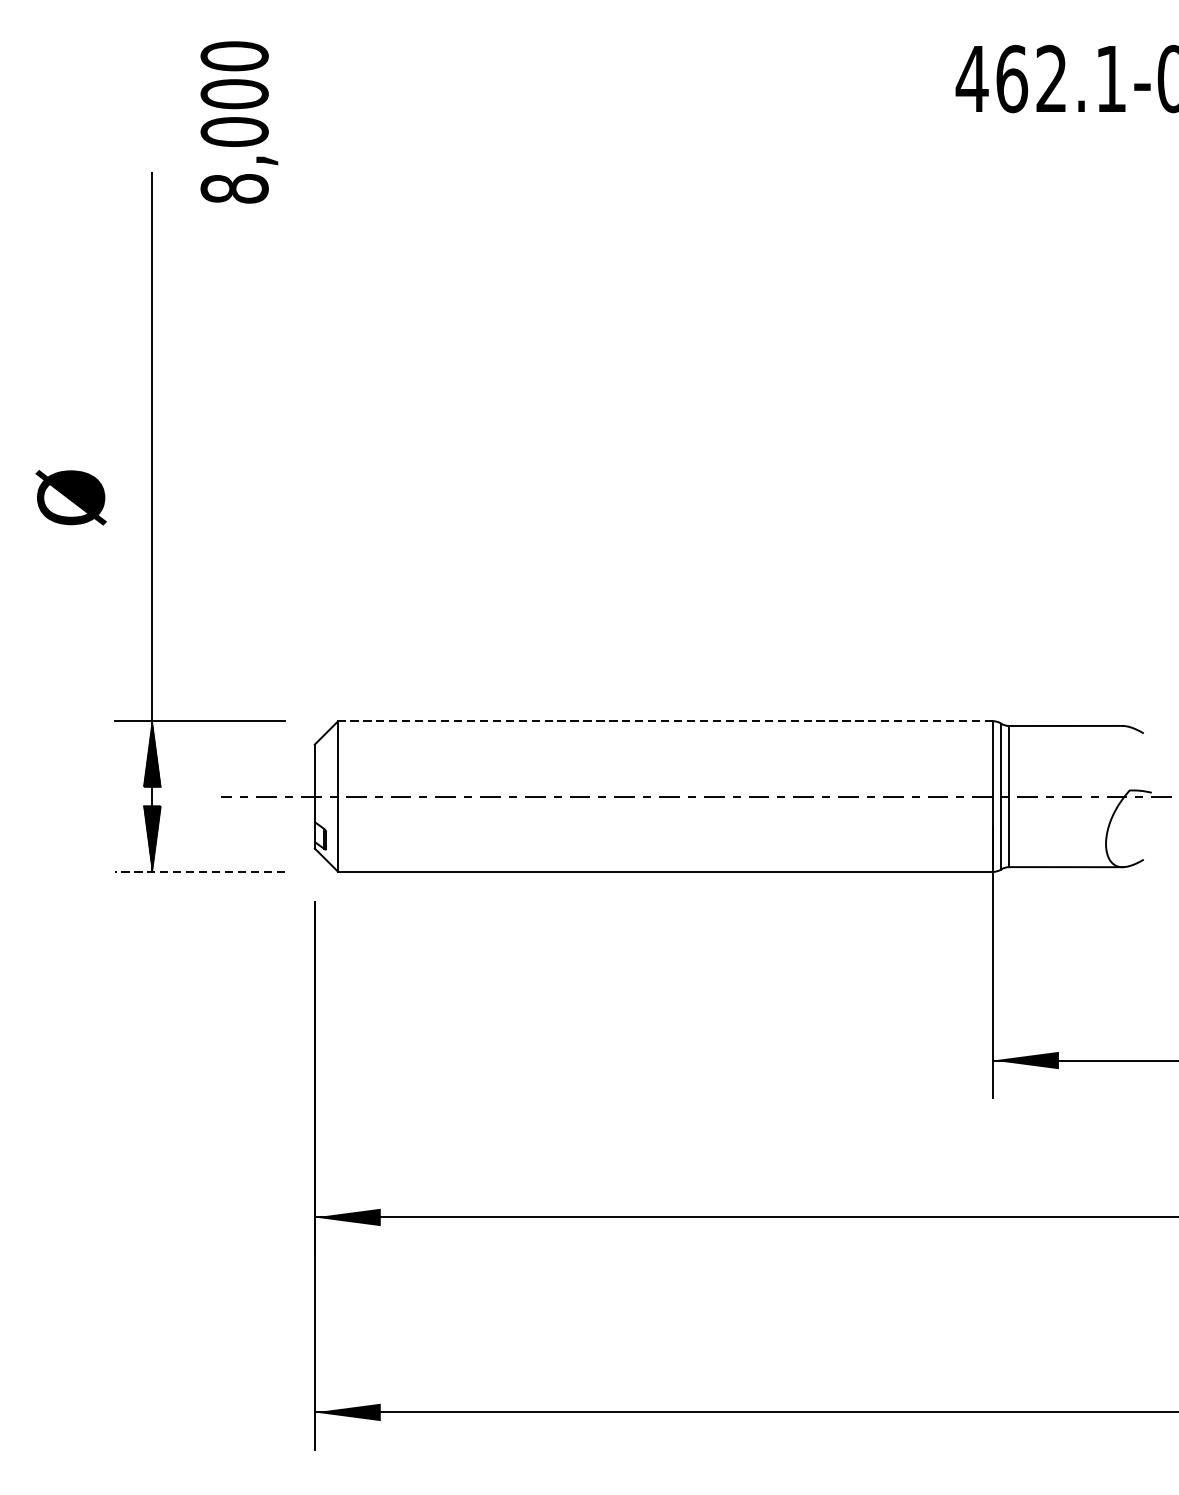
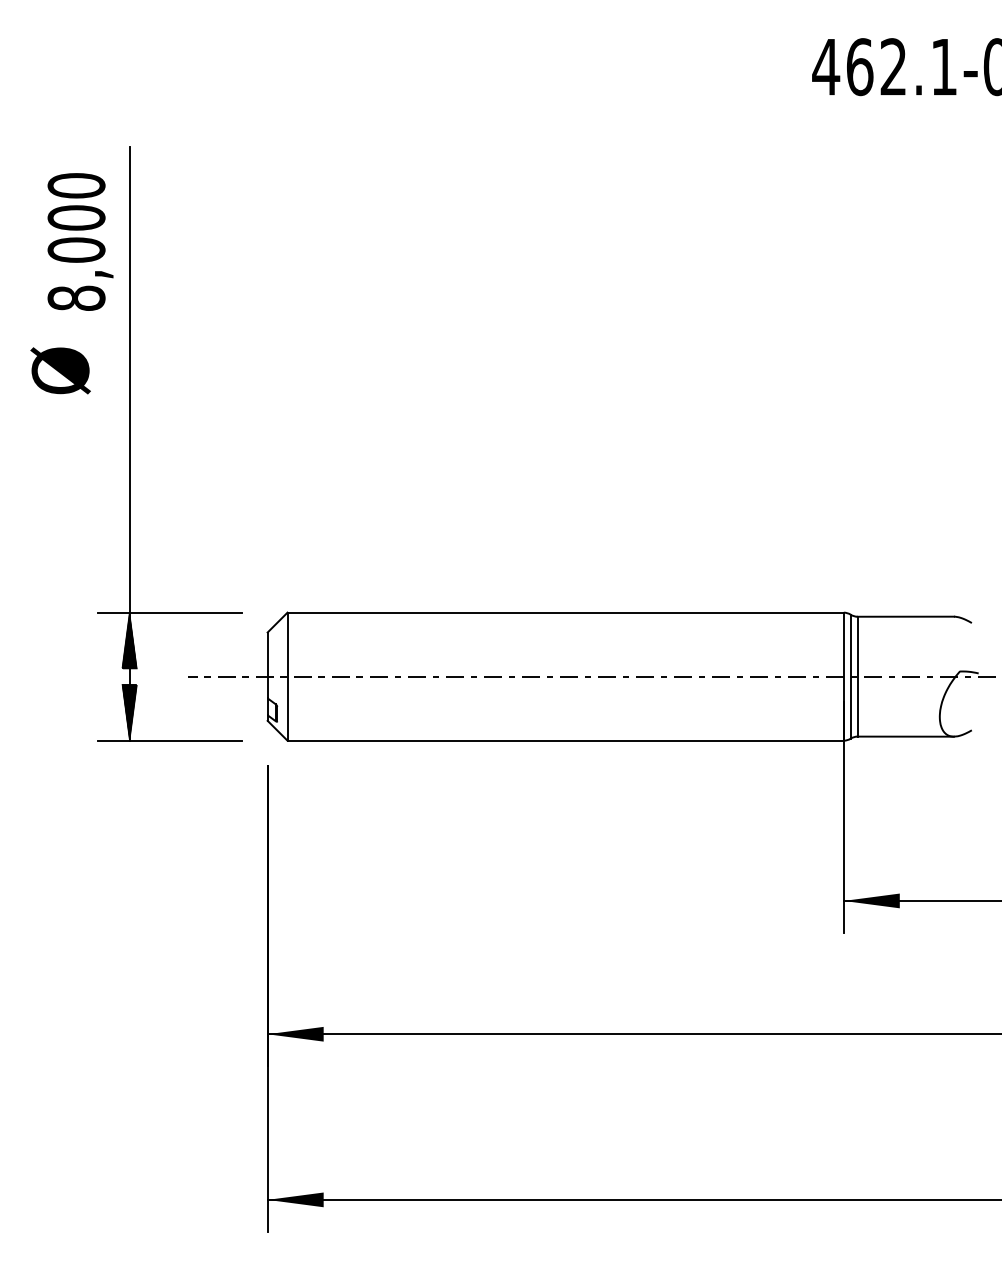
text: (239, 121) -> (80, 241), moved
text: (70, 497) -> (60, 370), moved
line: (665, 721) -> (565, 612), dashed -> solid
line: (199, 871) -> (169, 740), dashed -> solid

